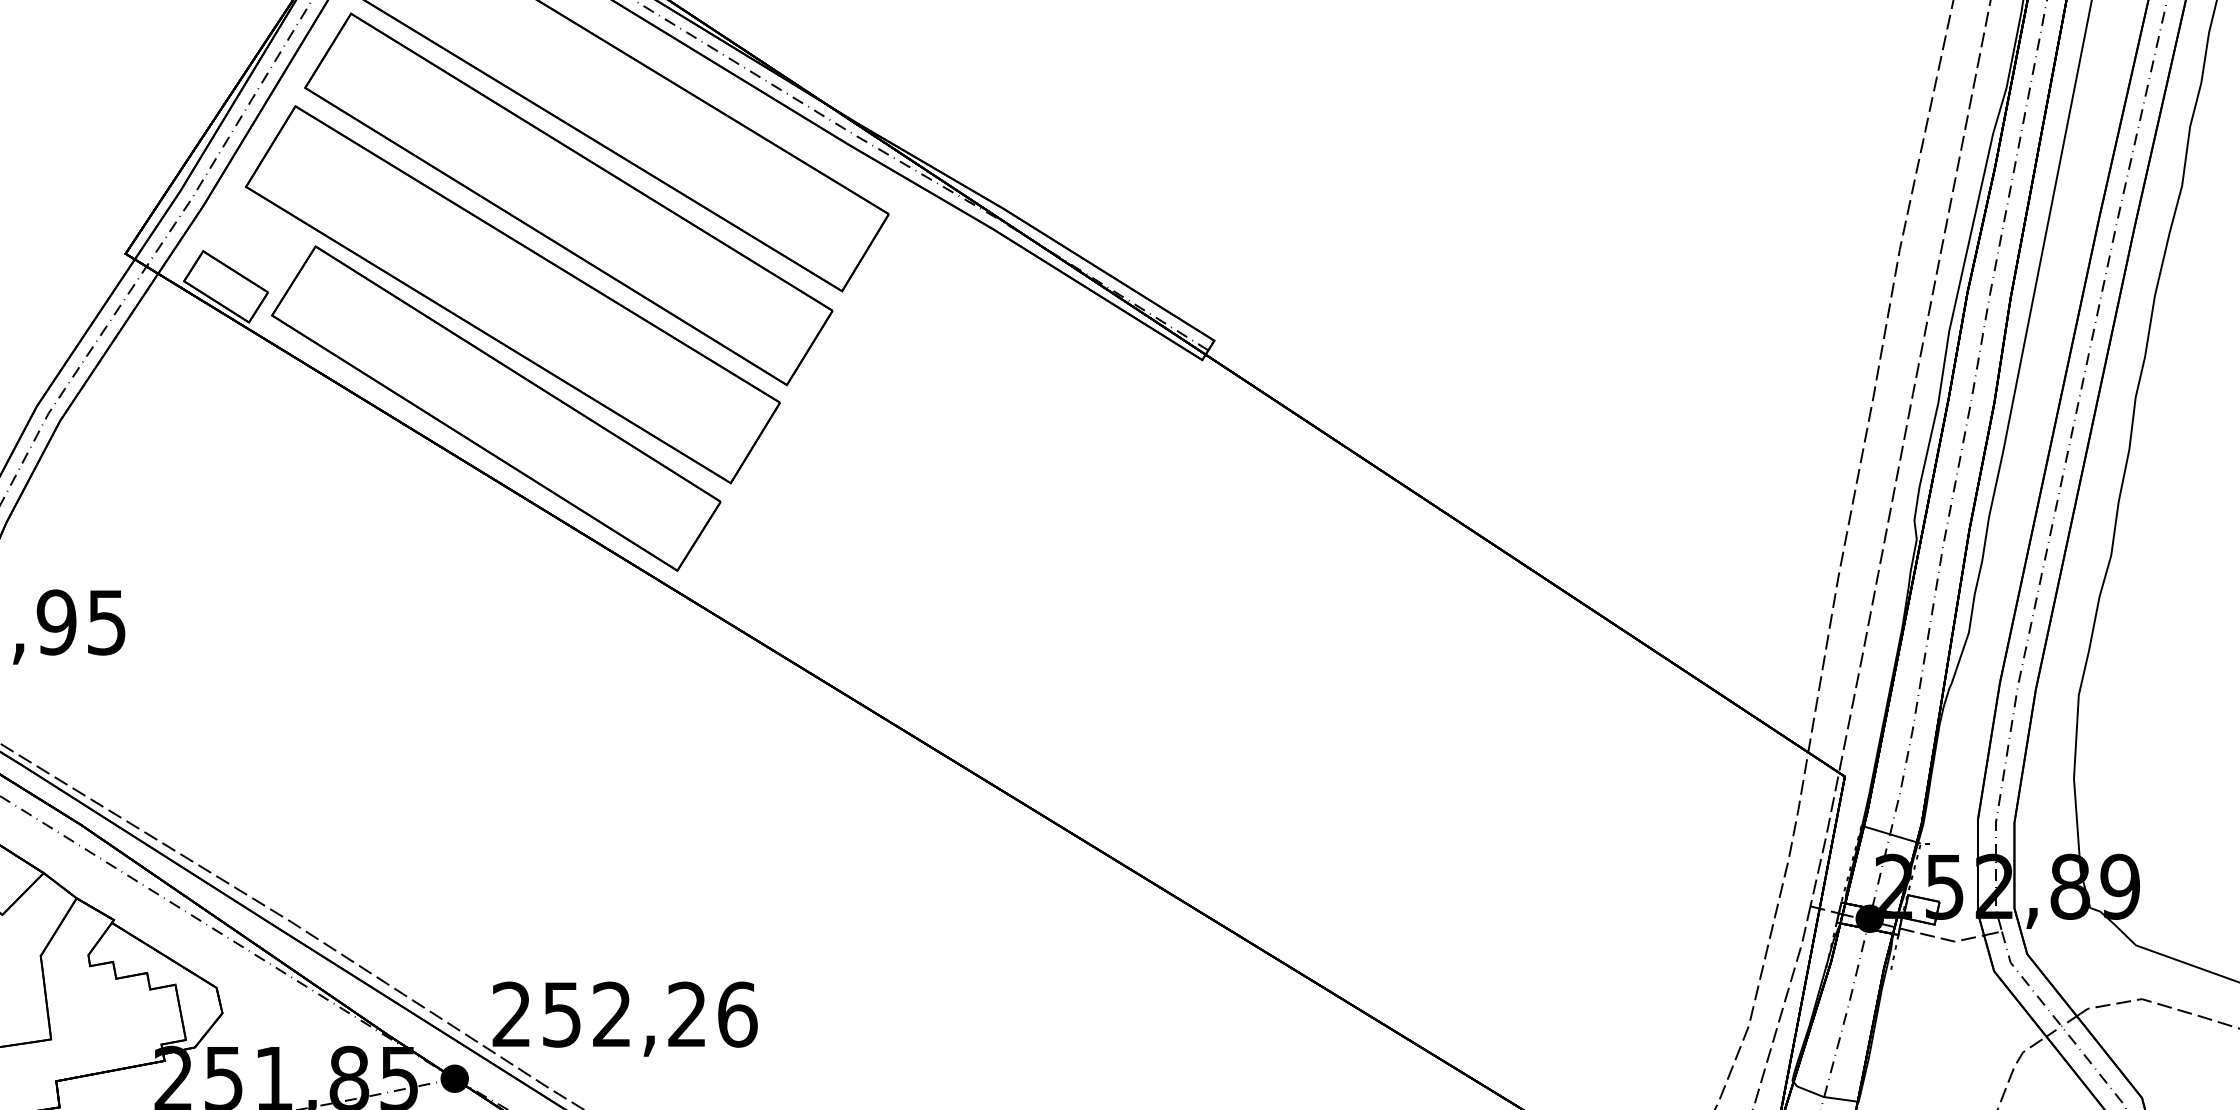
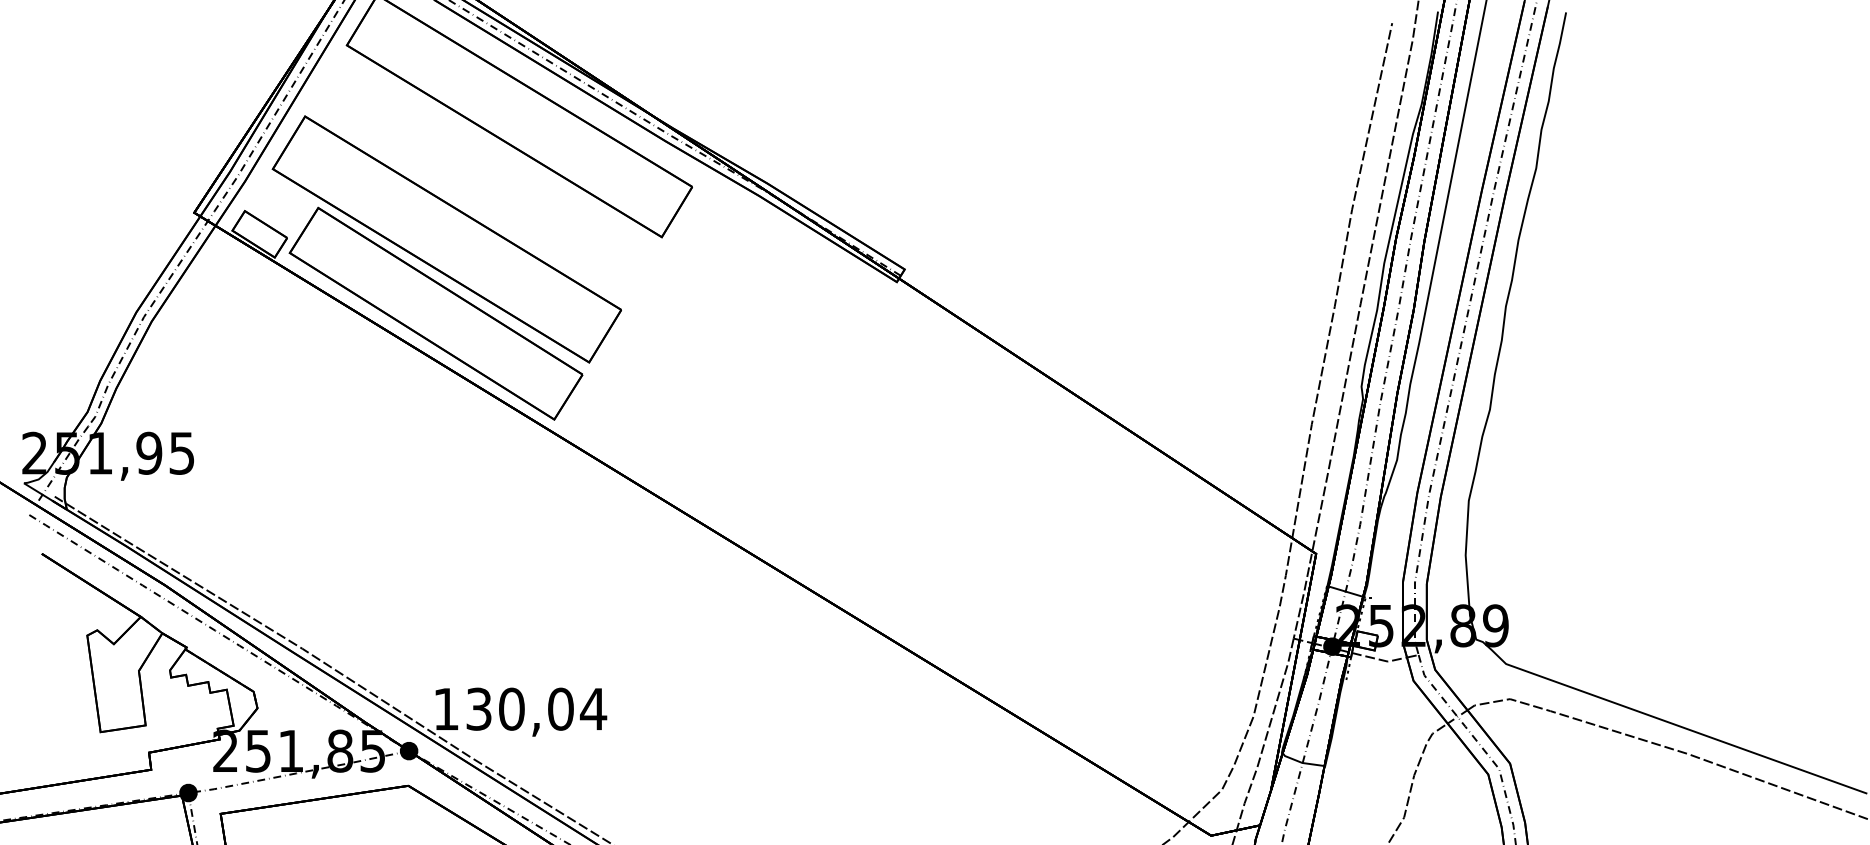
part: (568, 199) -> (483, 177), removed
text: (625, 1013) -> (520, 708), 252,26 -> 130,04

